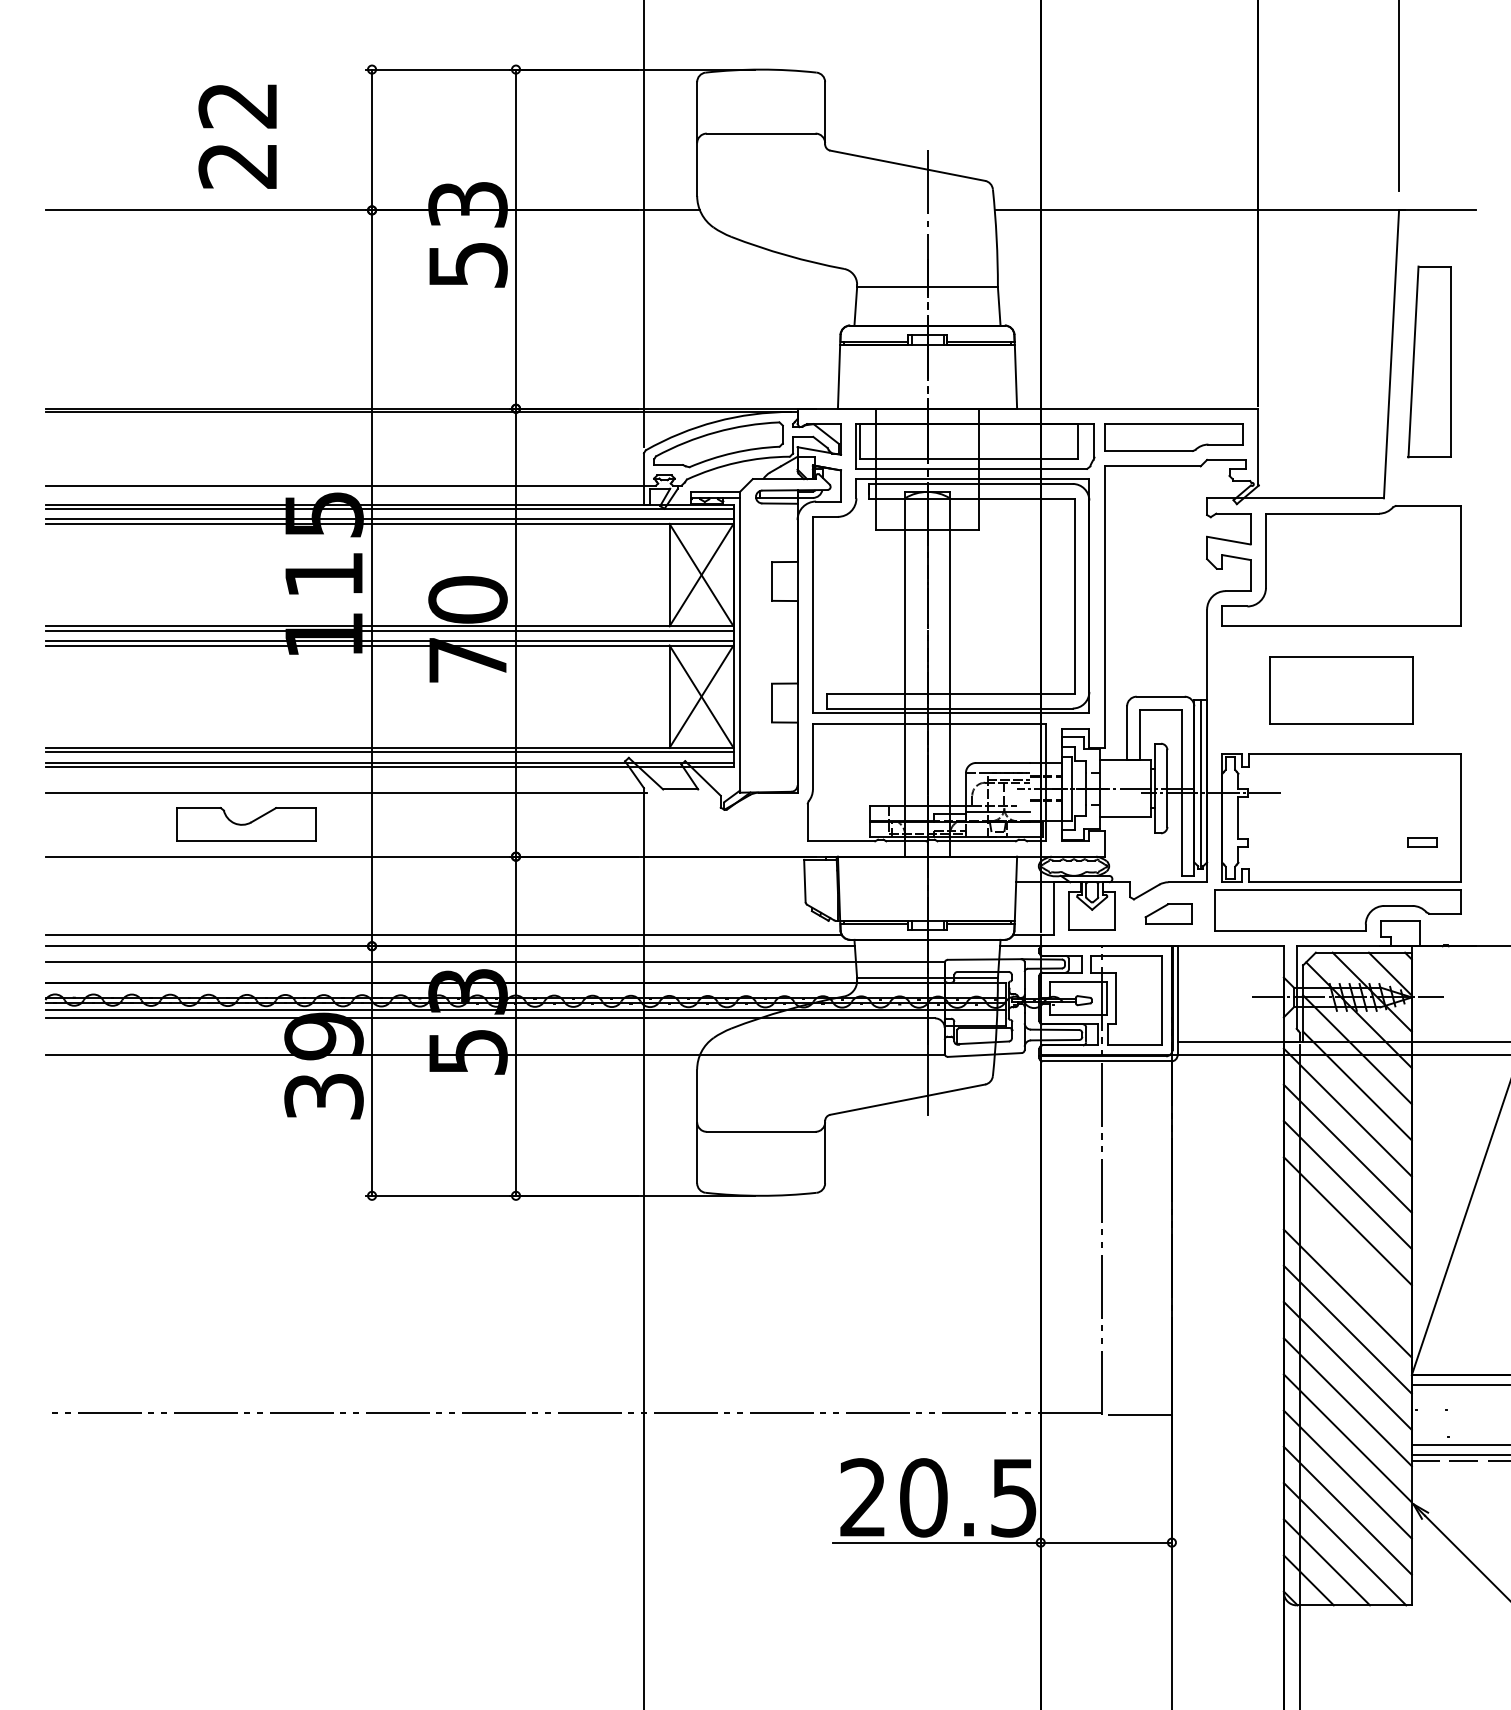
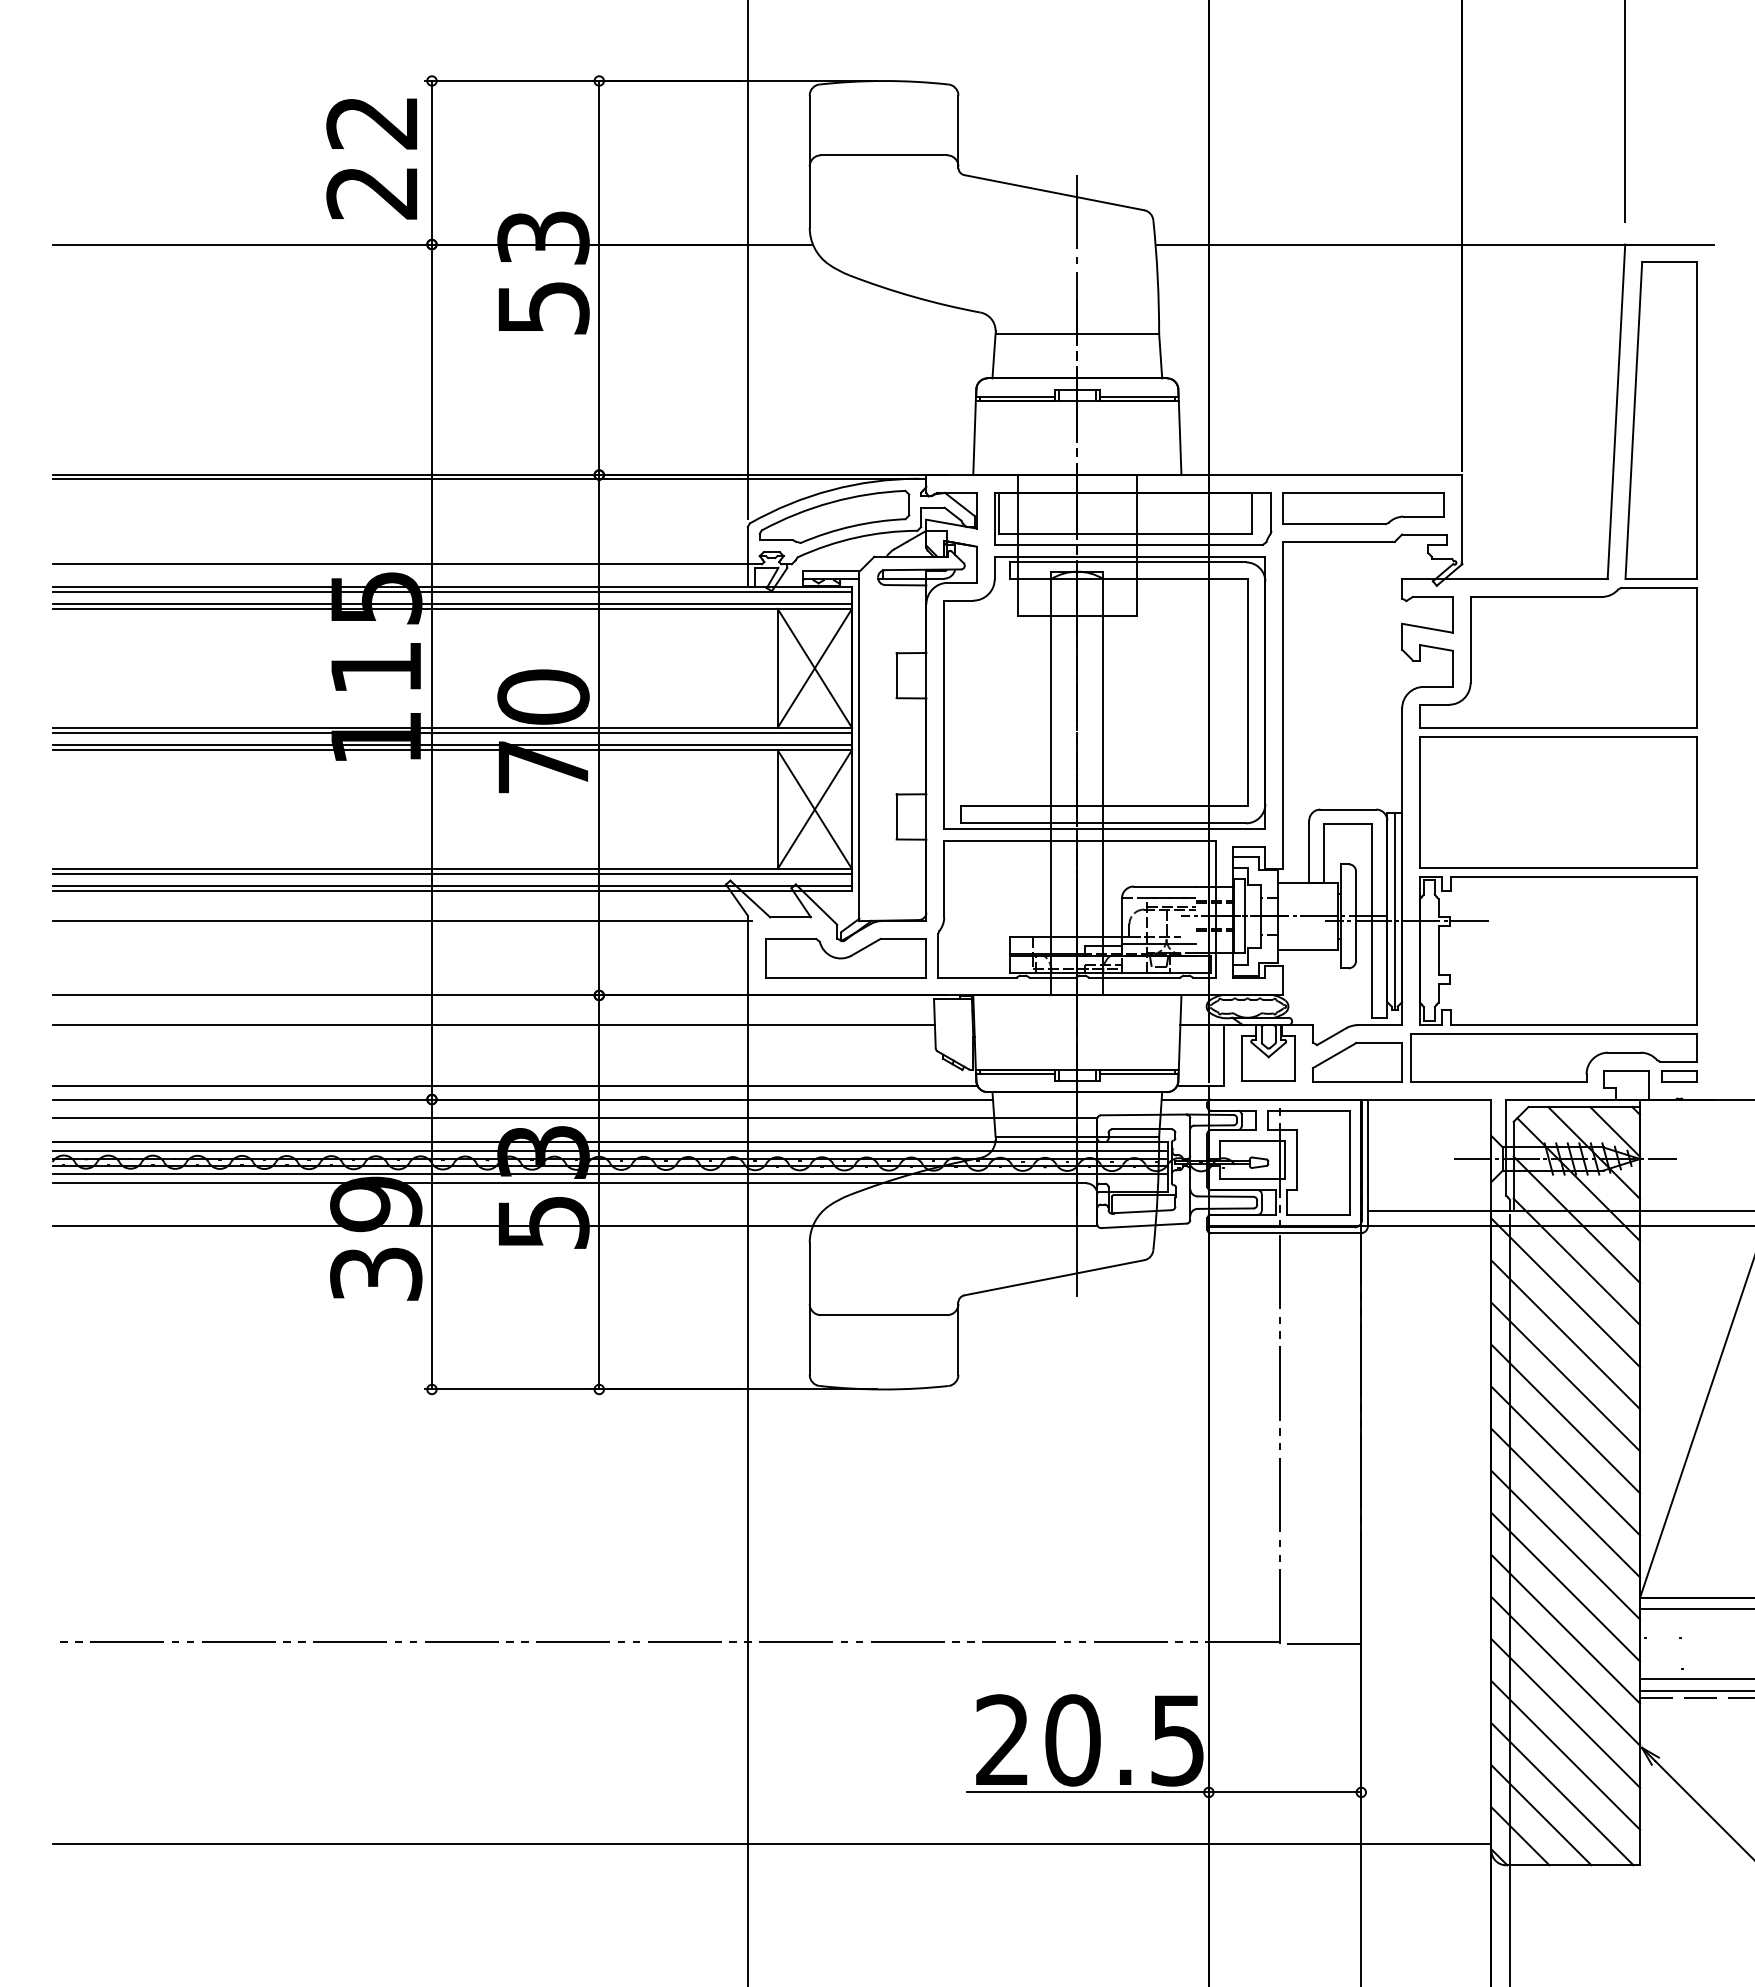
text: (237, 136) -> (371, 158), moved
part: (1429, 361) -> (1660, 420), size x1.43
part: (1341, 690) -> (1558, 802), size x1.67
part: (245, 824) -> (845, 957), moved
part: (1422, 842) -> (1679, 1076), moved
line: (424, 882) -> (493, 1025), added
part: (1168, 914) -> (1357, 1062), size x1.67
line: (525, 990) -> (610, 1151), added
line: (1347, 1256) -> (1565, 1460), added
line: (664, 1586) -> (771, 1843), added

